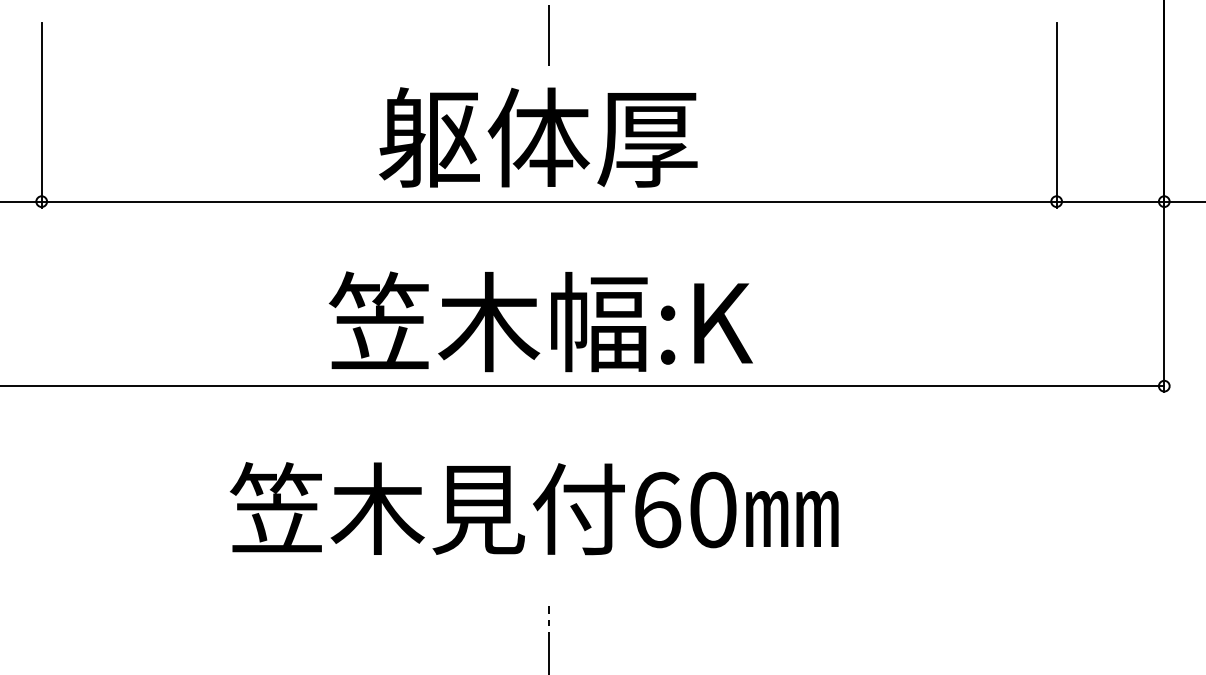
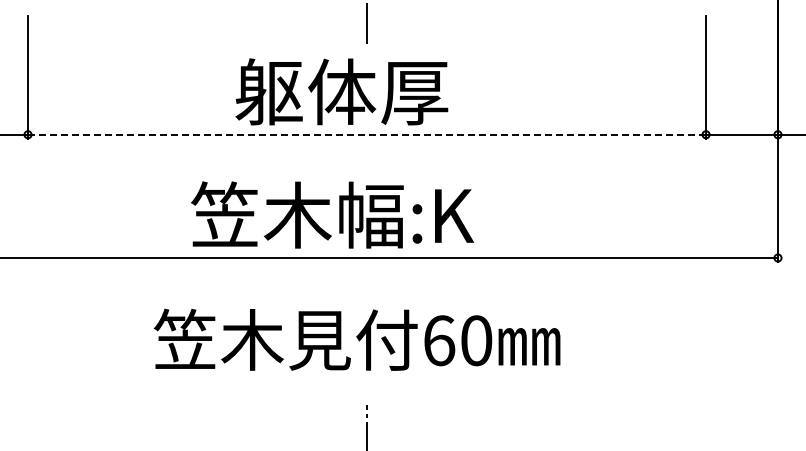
text: (537, 136) -> (341, 91), moved
line: (549, 201) -> (367, 134), solid -> dashed
text: (540, 321) -> (332, 214), moved

